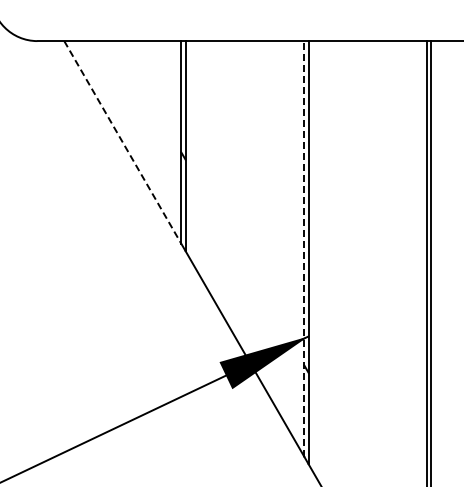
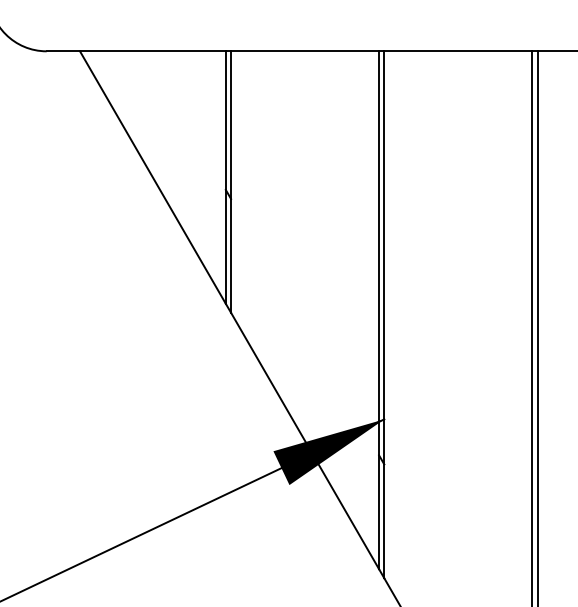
line: (123, 142) -> (153, 177), dashed -> solid
line: (304, 248) -> (379, 309), dashed -> solid

